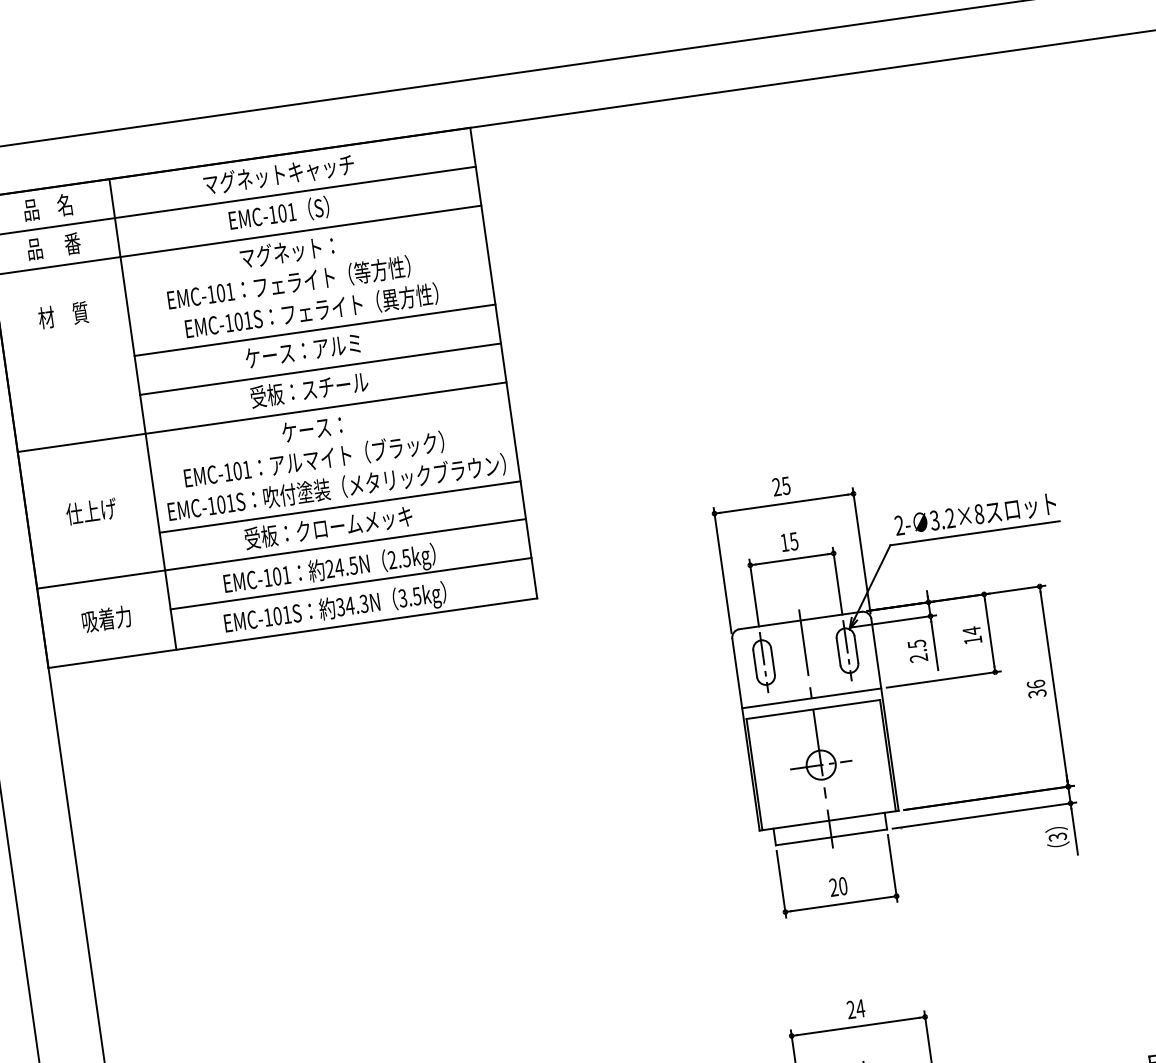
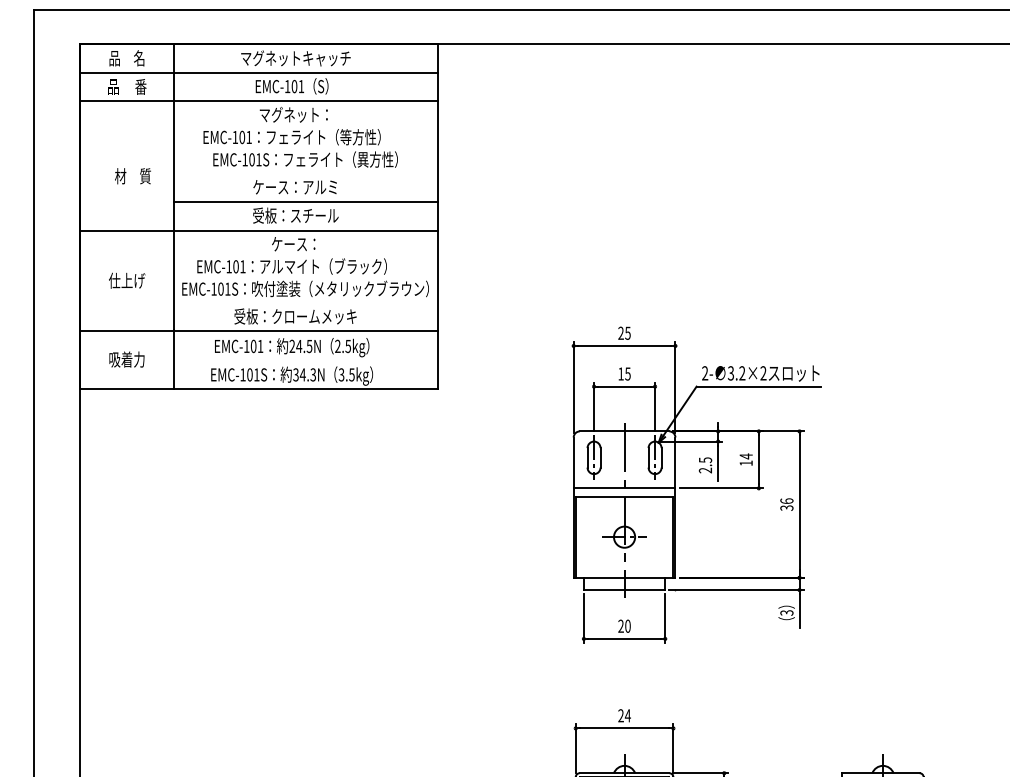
text: (62, 315) -> (132, 176), moved
line: (314, 330) -> (305, 173), removed
line: (339, 507) -> (305, 303), removed
text: (979, 514) -> (763, 373), 3.2×8 -> 3.2×2
line: (350, 584) -> (305, 359), removed

